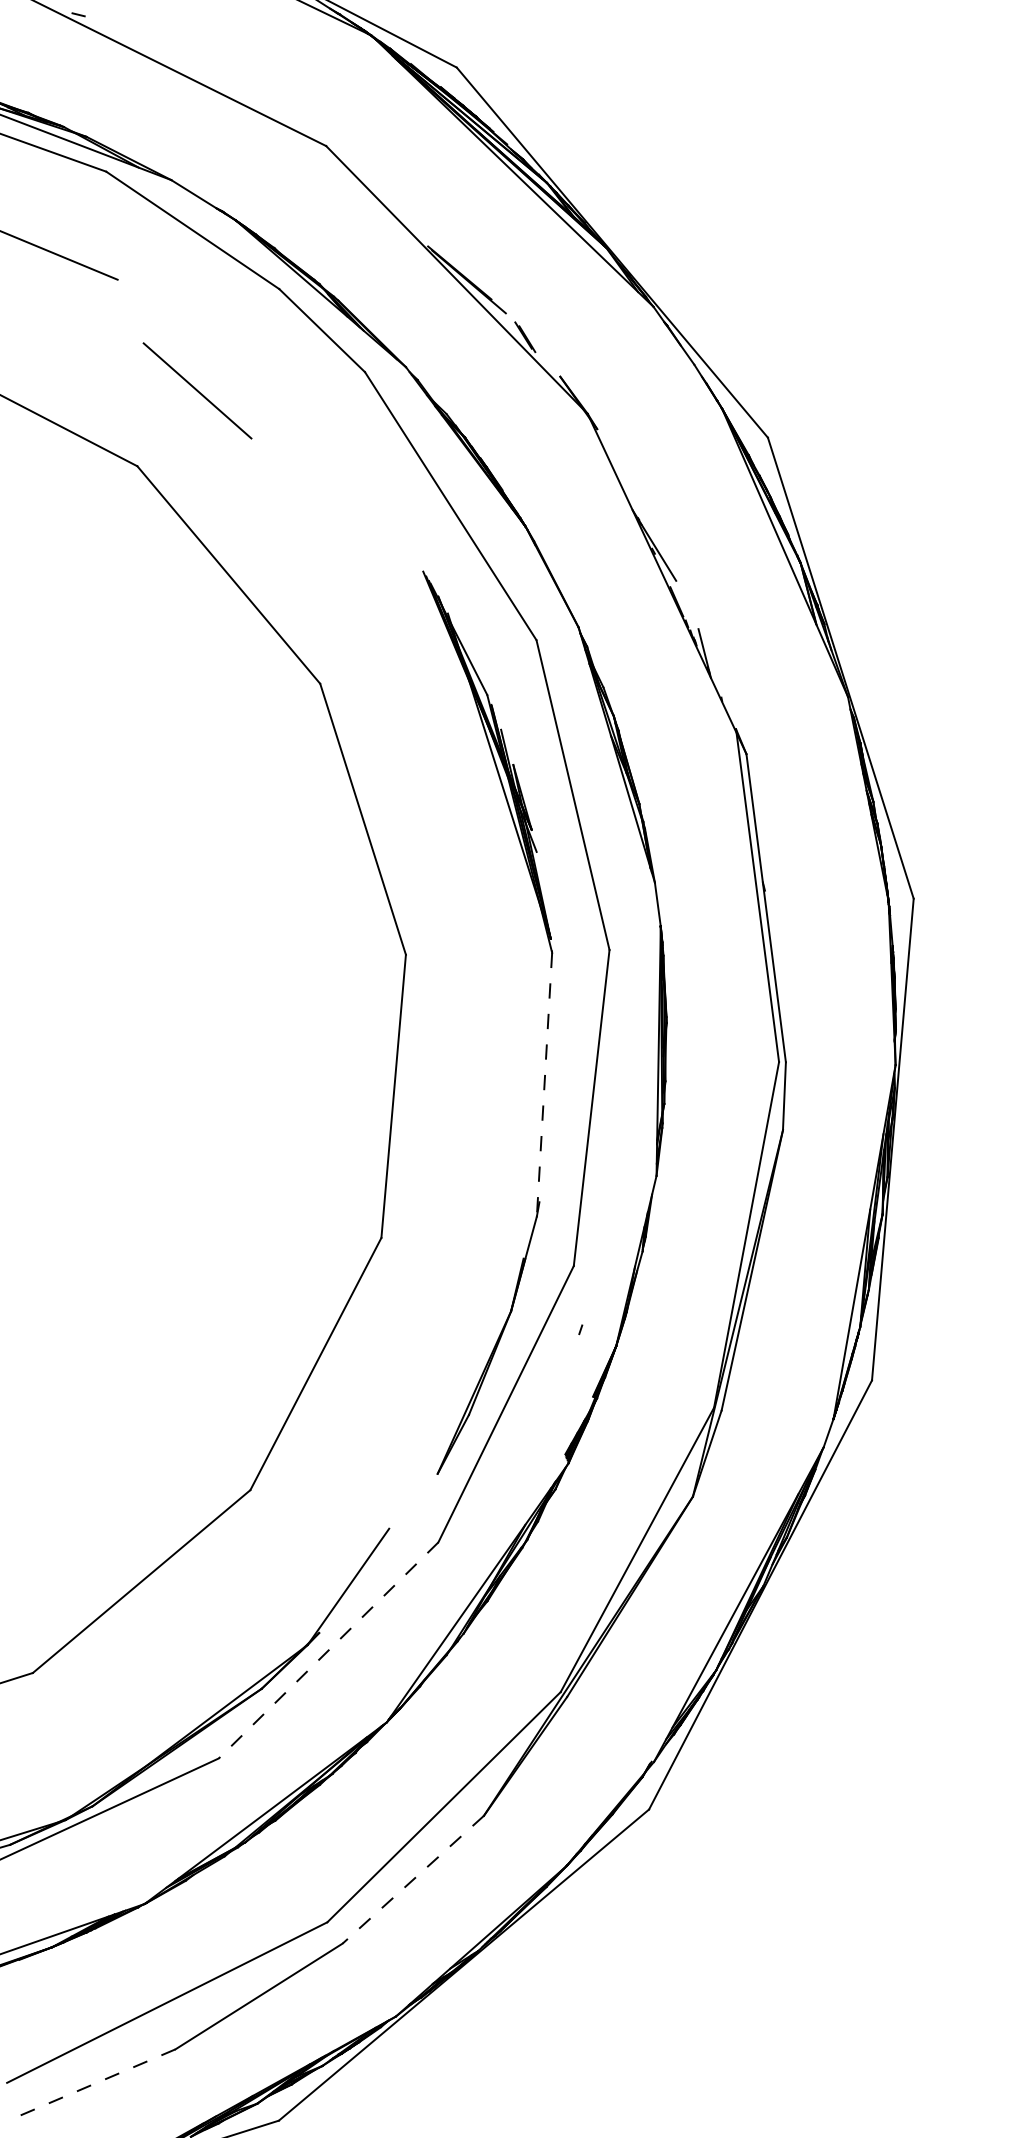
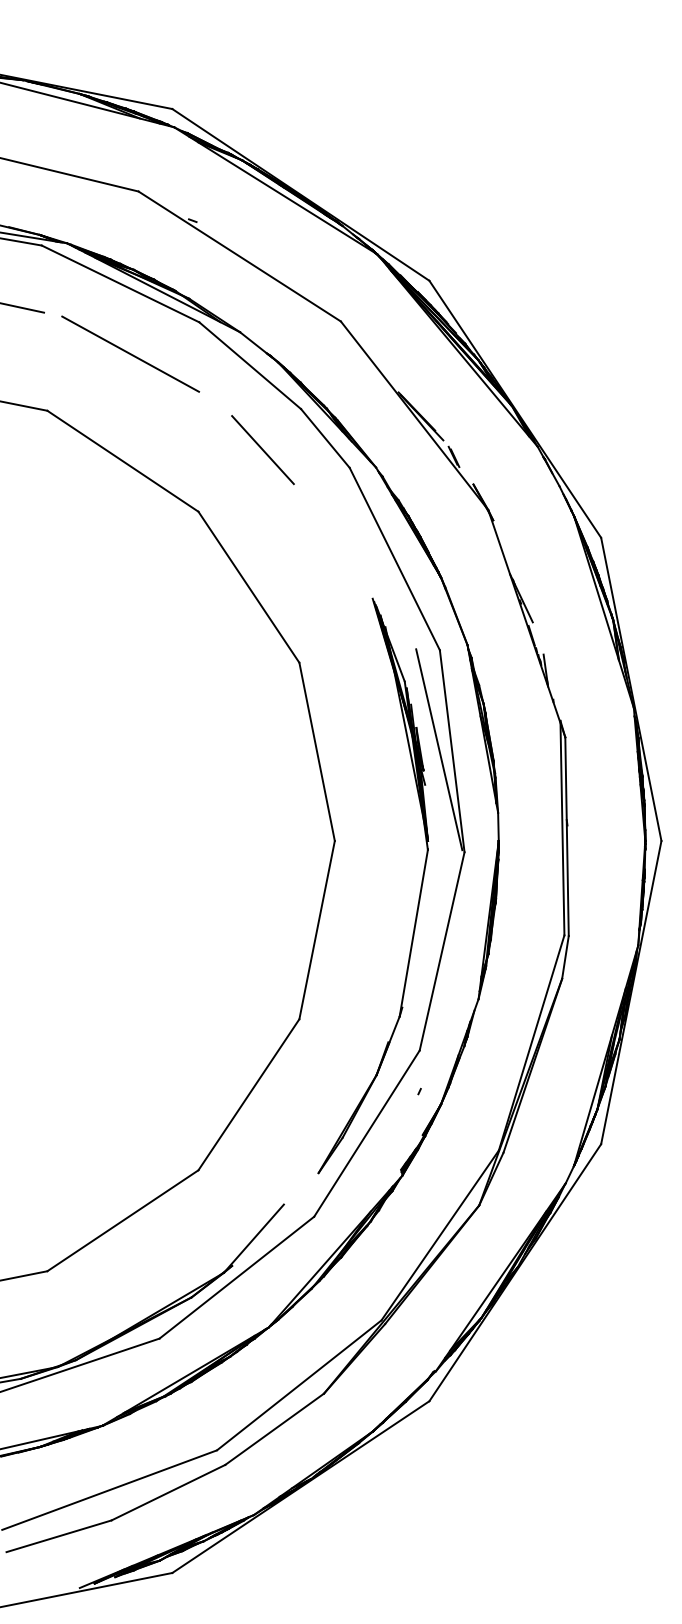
line: (196, 391) -> (262, 450), moved
line: (552, 794) -> (439, 749), added
line: (544, 1085) -> (413, 933), dashed -> solid
line: (327, 1650) -> (236, 1277), dashed -> solid
line: (413, 1880) -> (274, 1429), dashed -> solid
line: (97, 2083) -> (59, 1536), dashed -> solid

